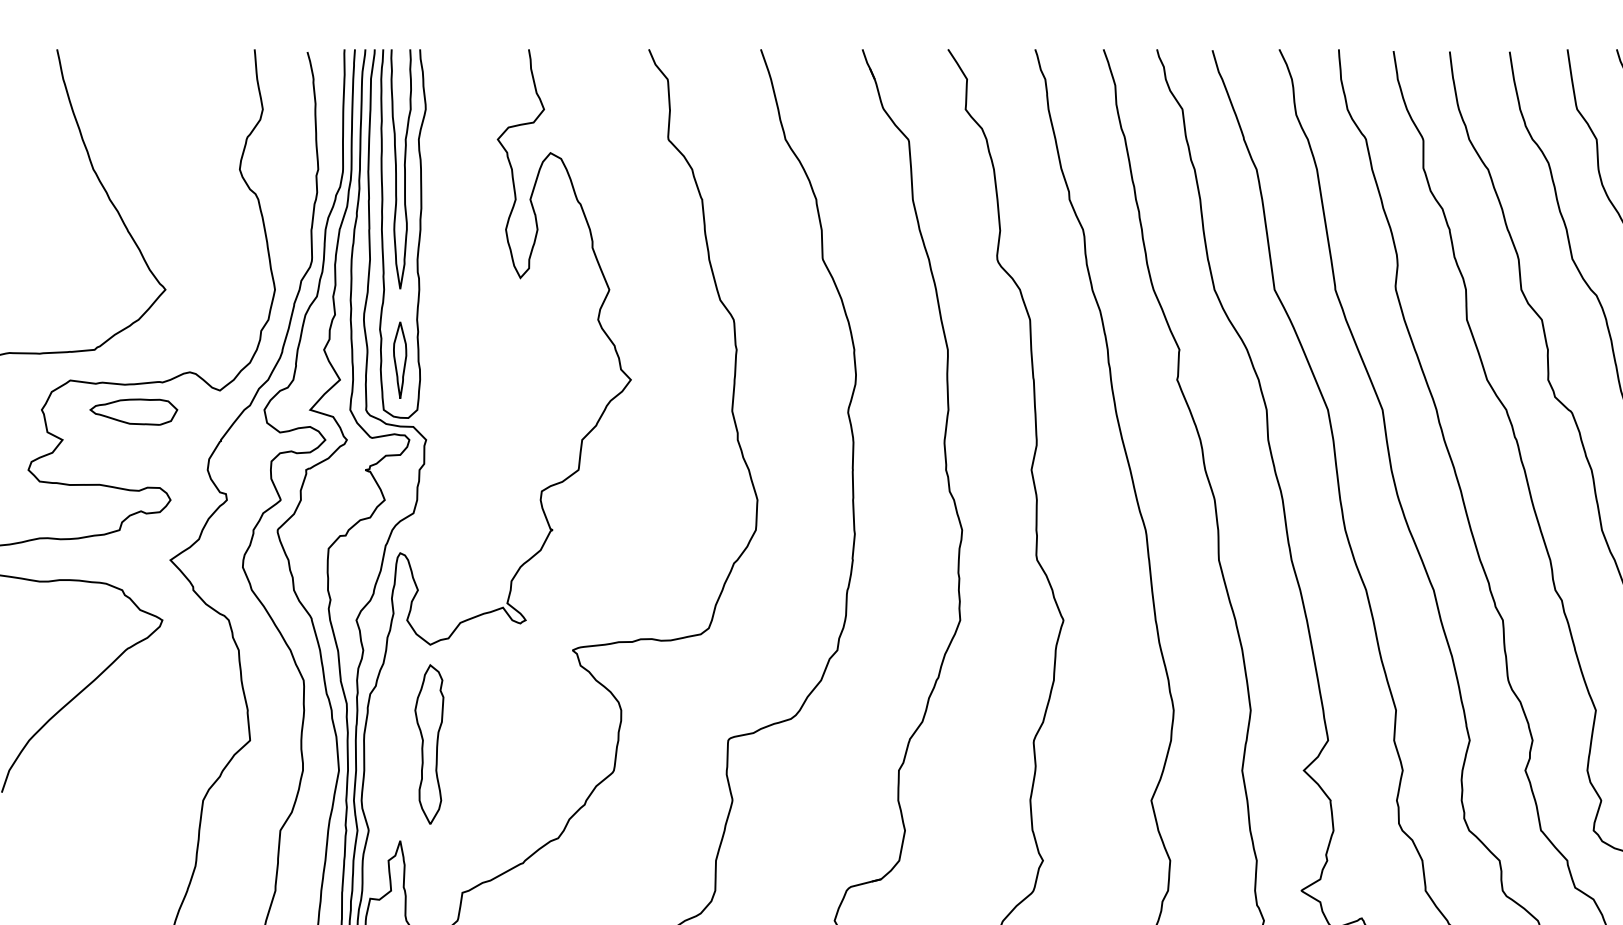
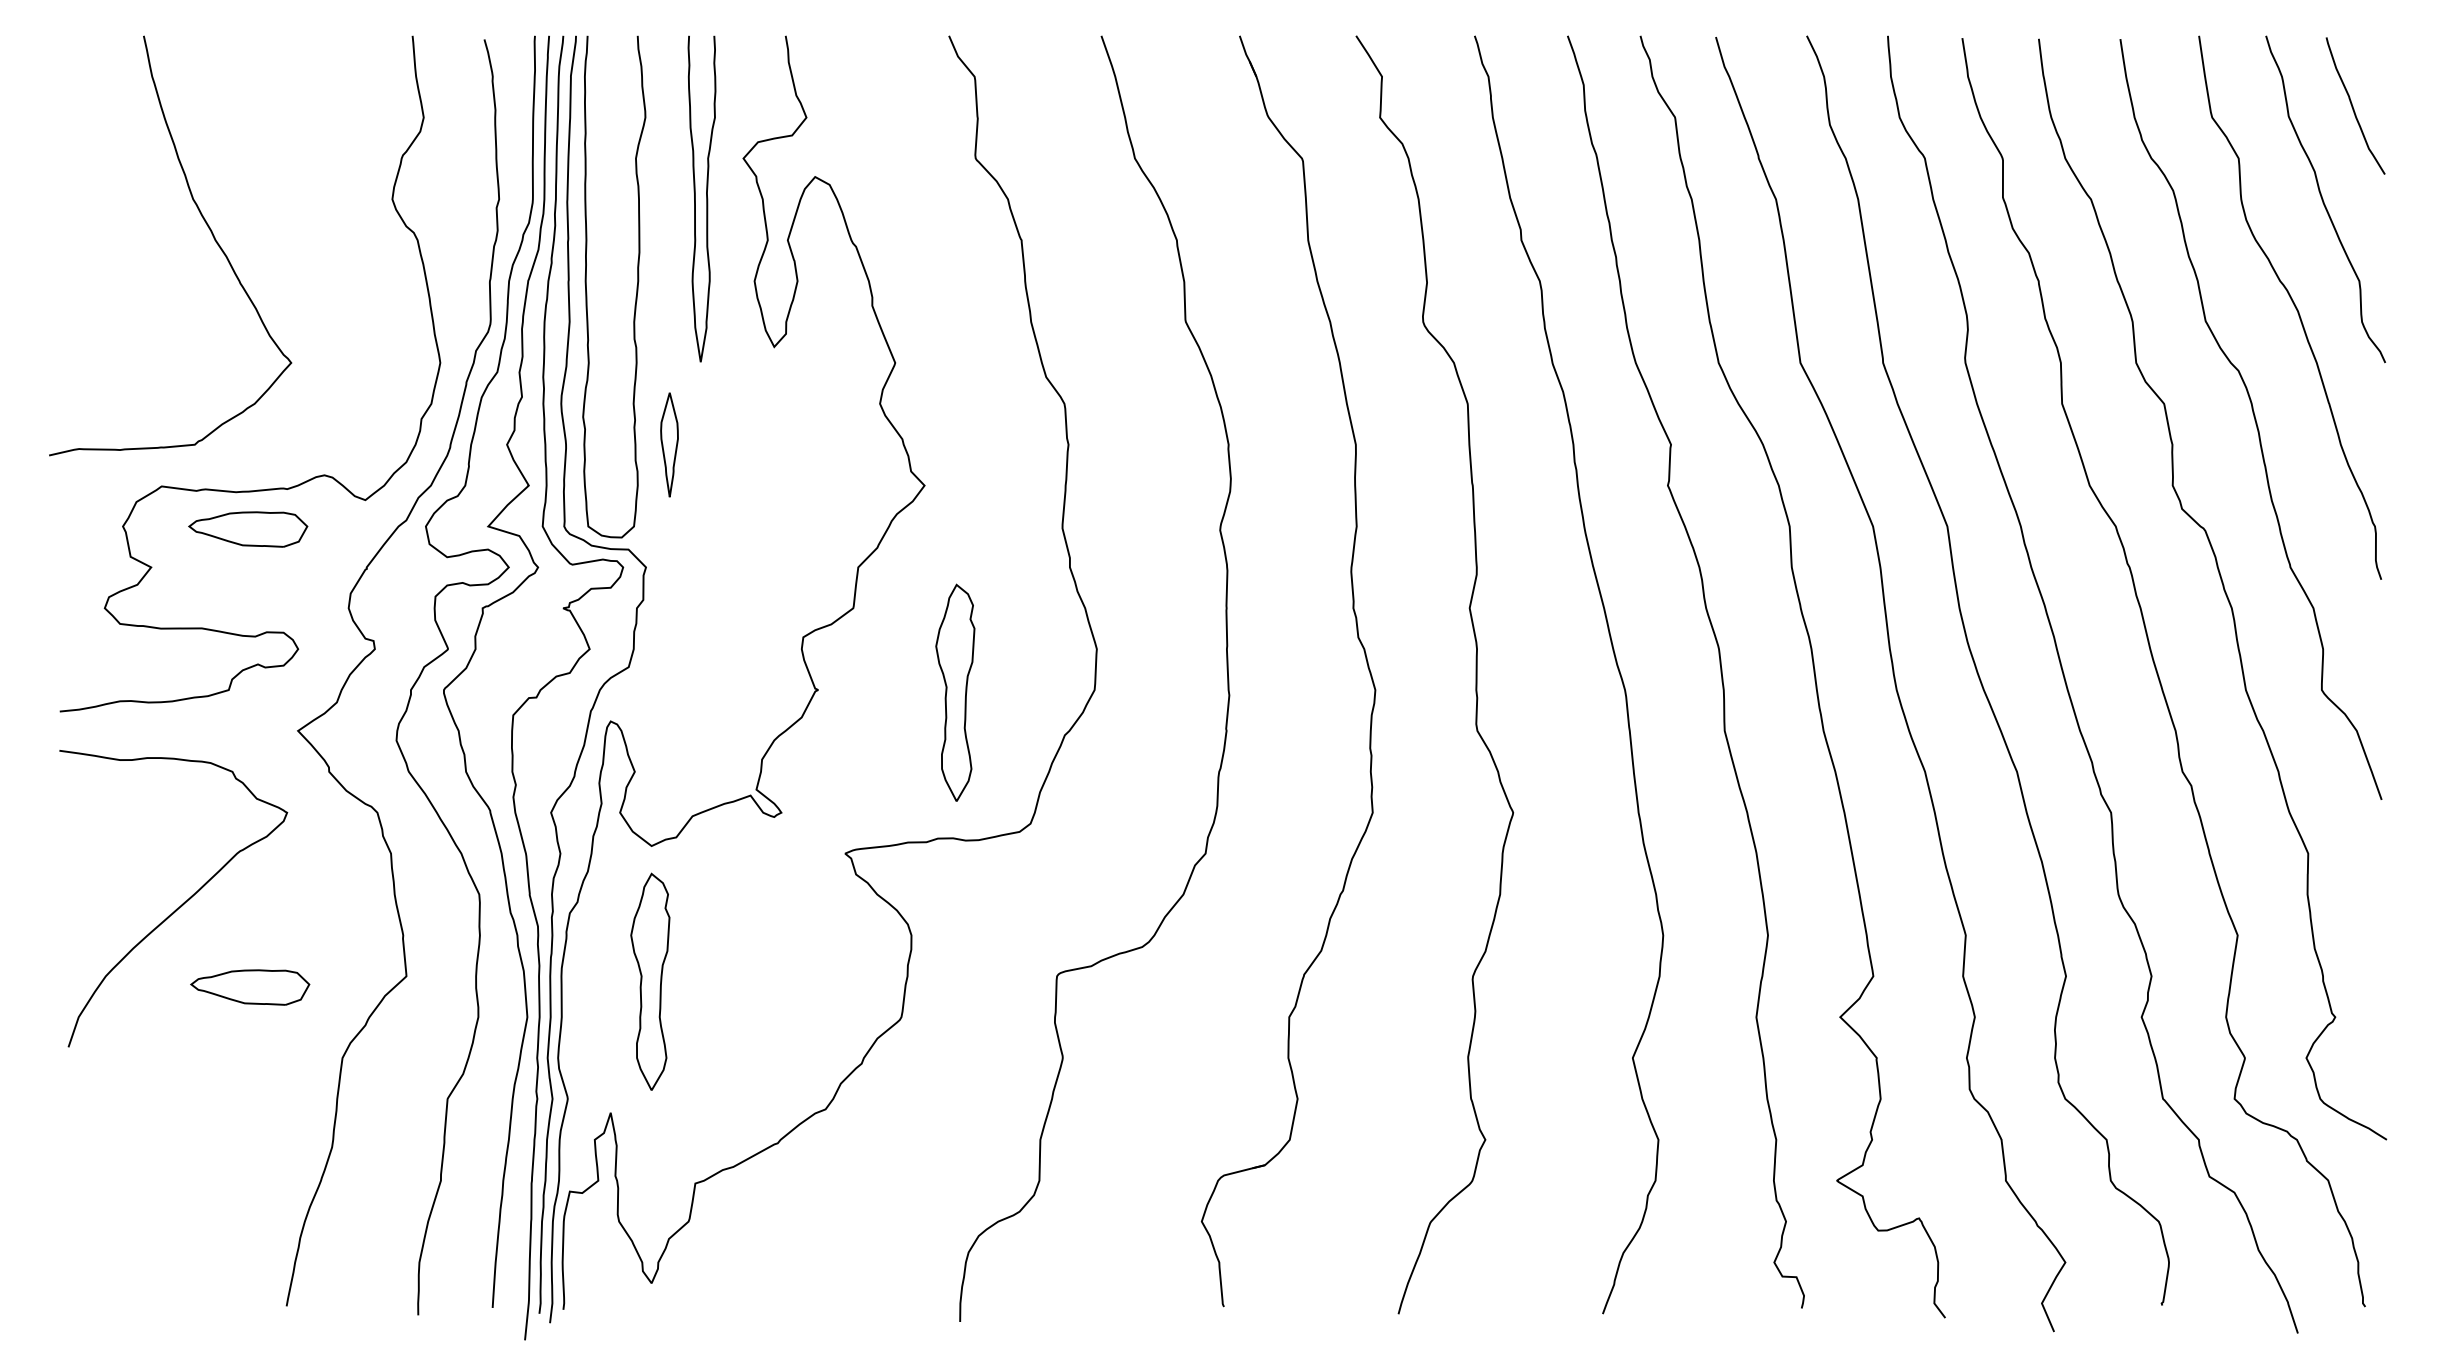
curve: (404, 168) -> (706, 198), moved
part: (400, 359) -> (669, 444), moved
part: (653, 531) -> (955, 692), added
part: (135, 748) -> (250, 987), added

